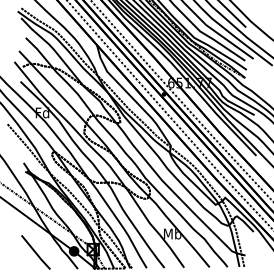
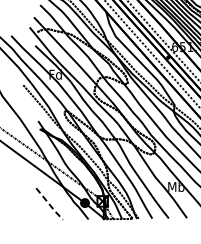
line: (36, 253) -> (50, 205), solid -> dashed

